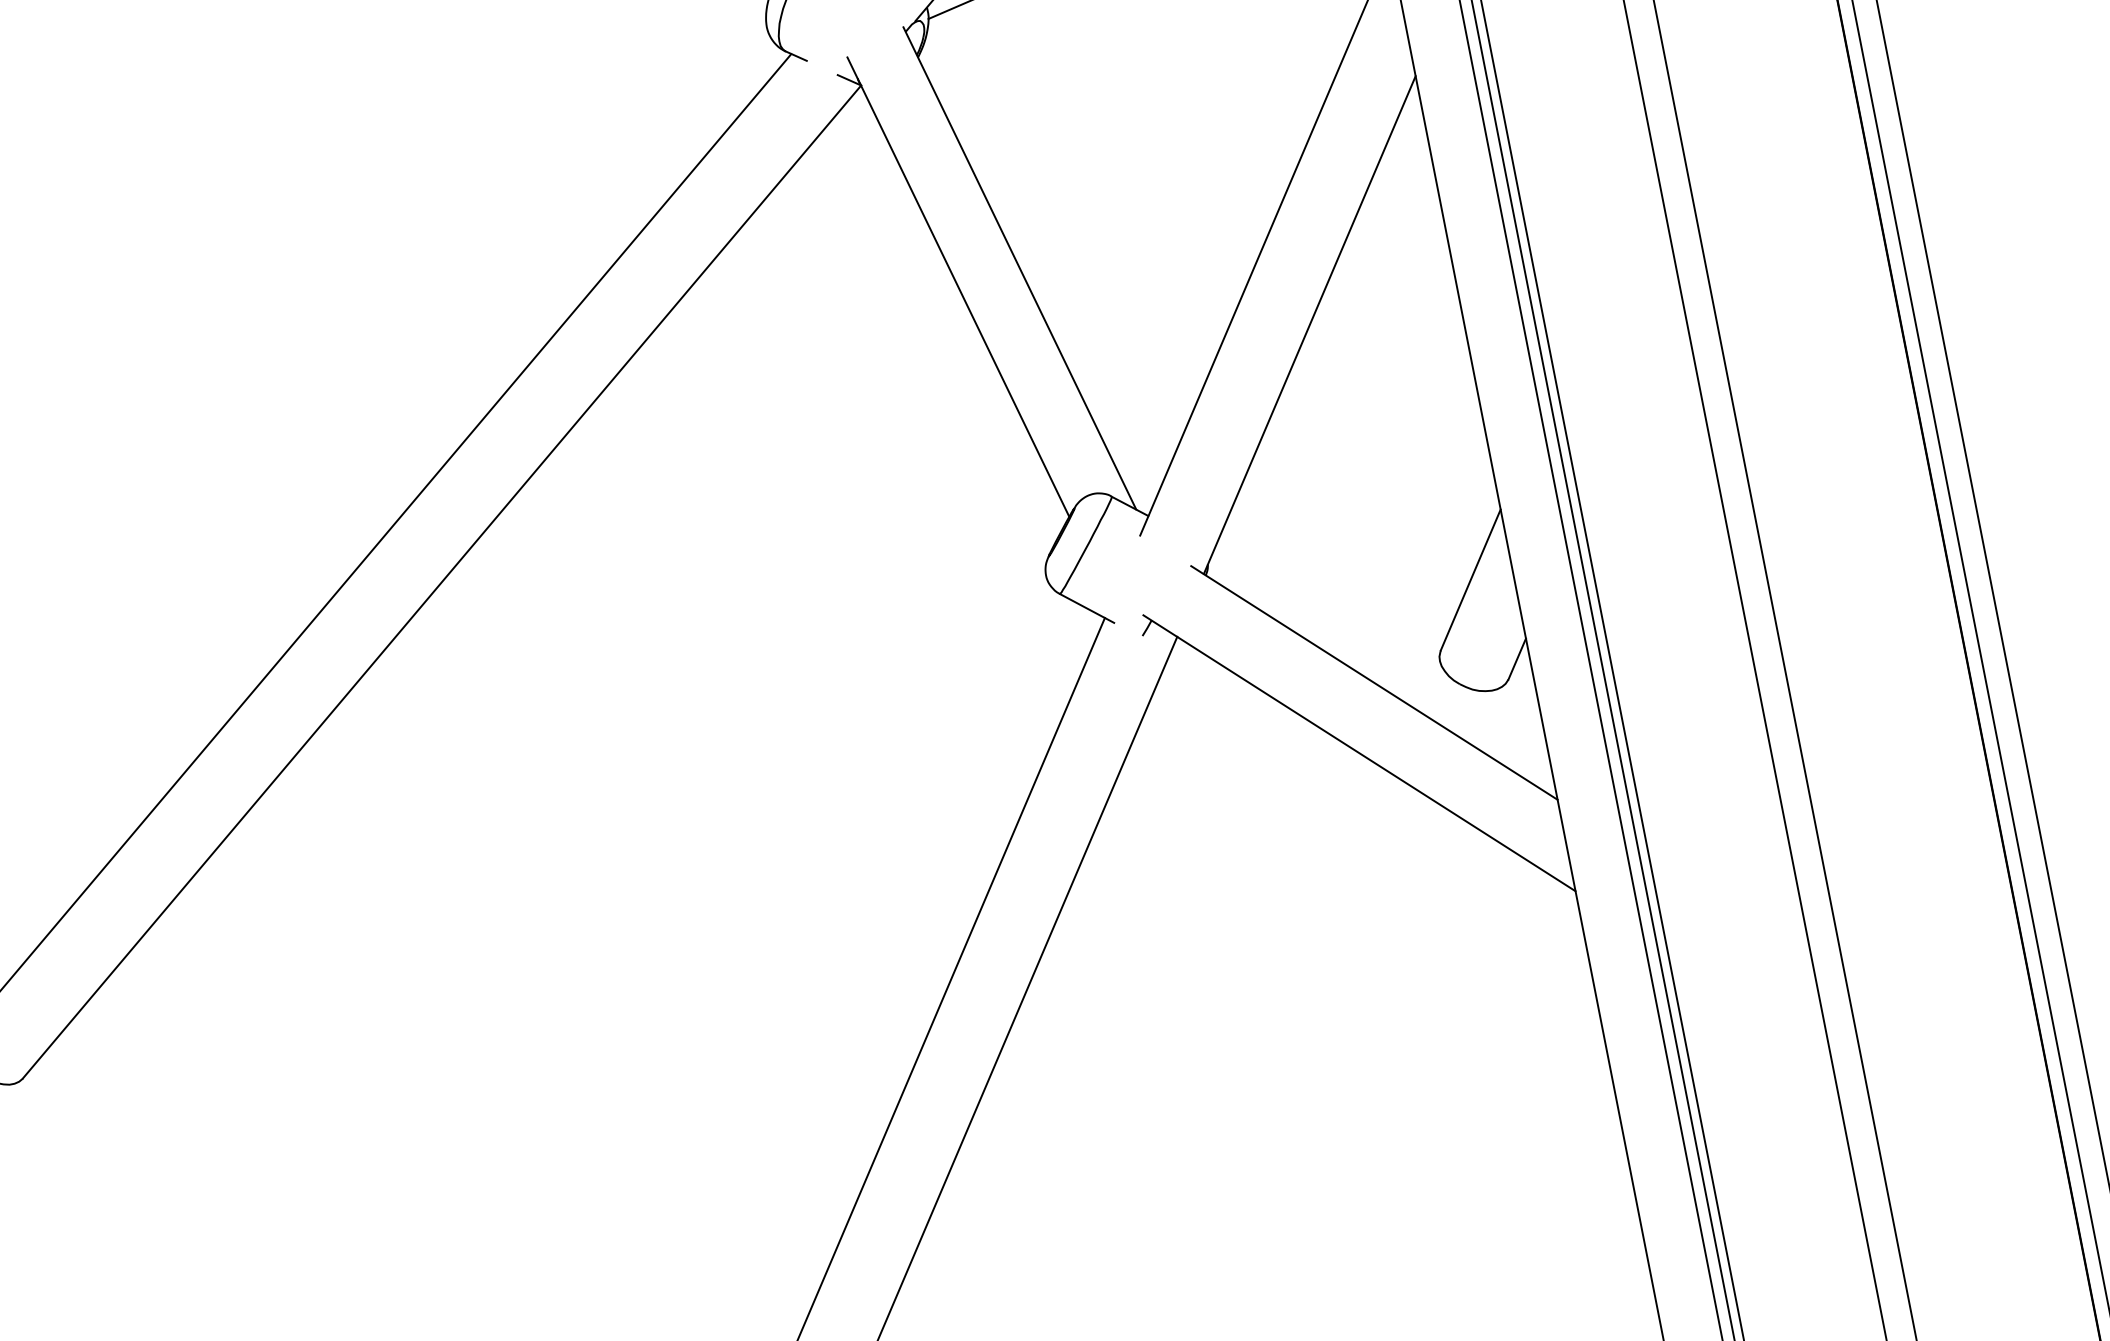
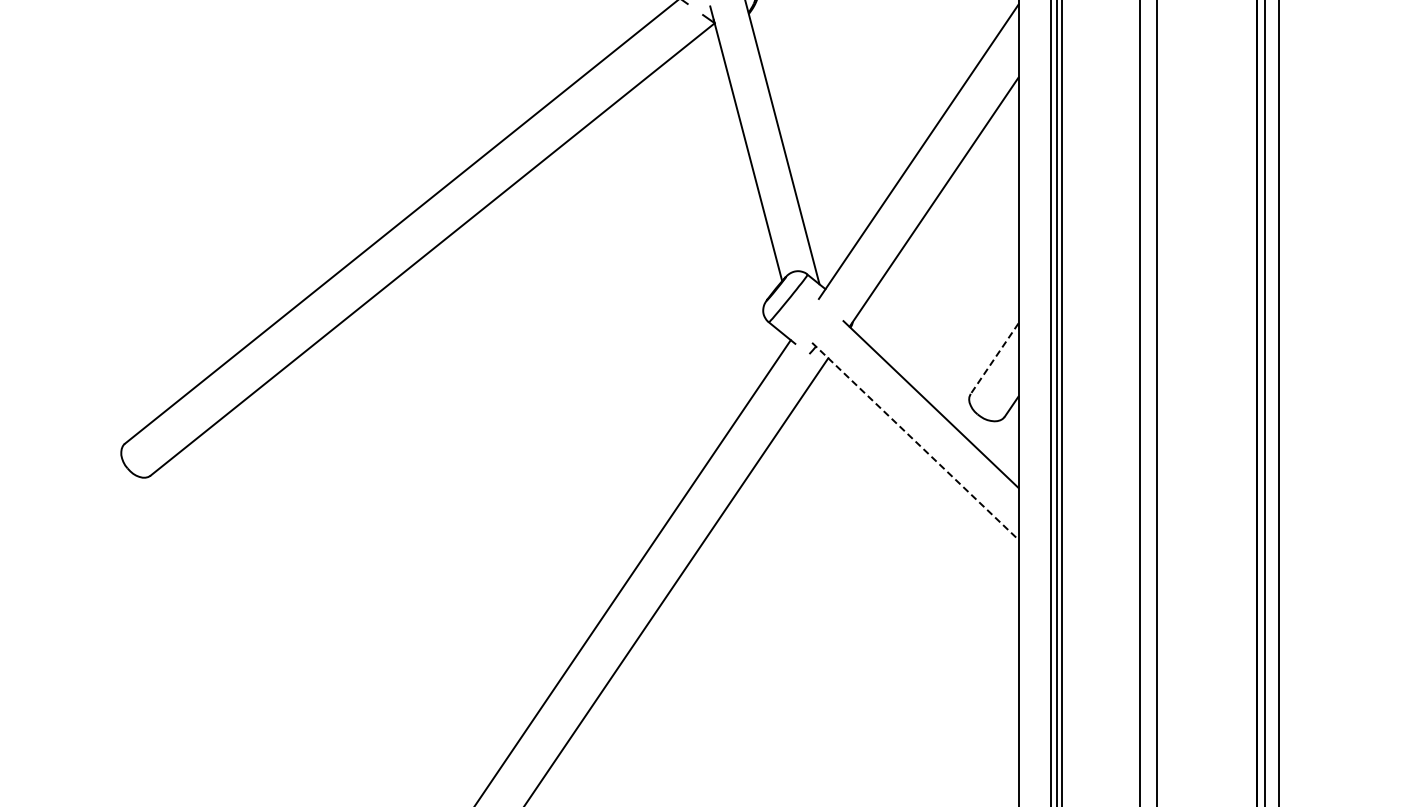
line: (1470, 579) -> (994, 358), solid -> dashed
line: (1359, 753) -> (915, 441), solid -> dashed

